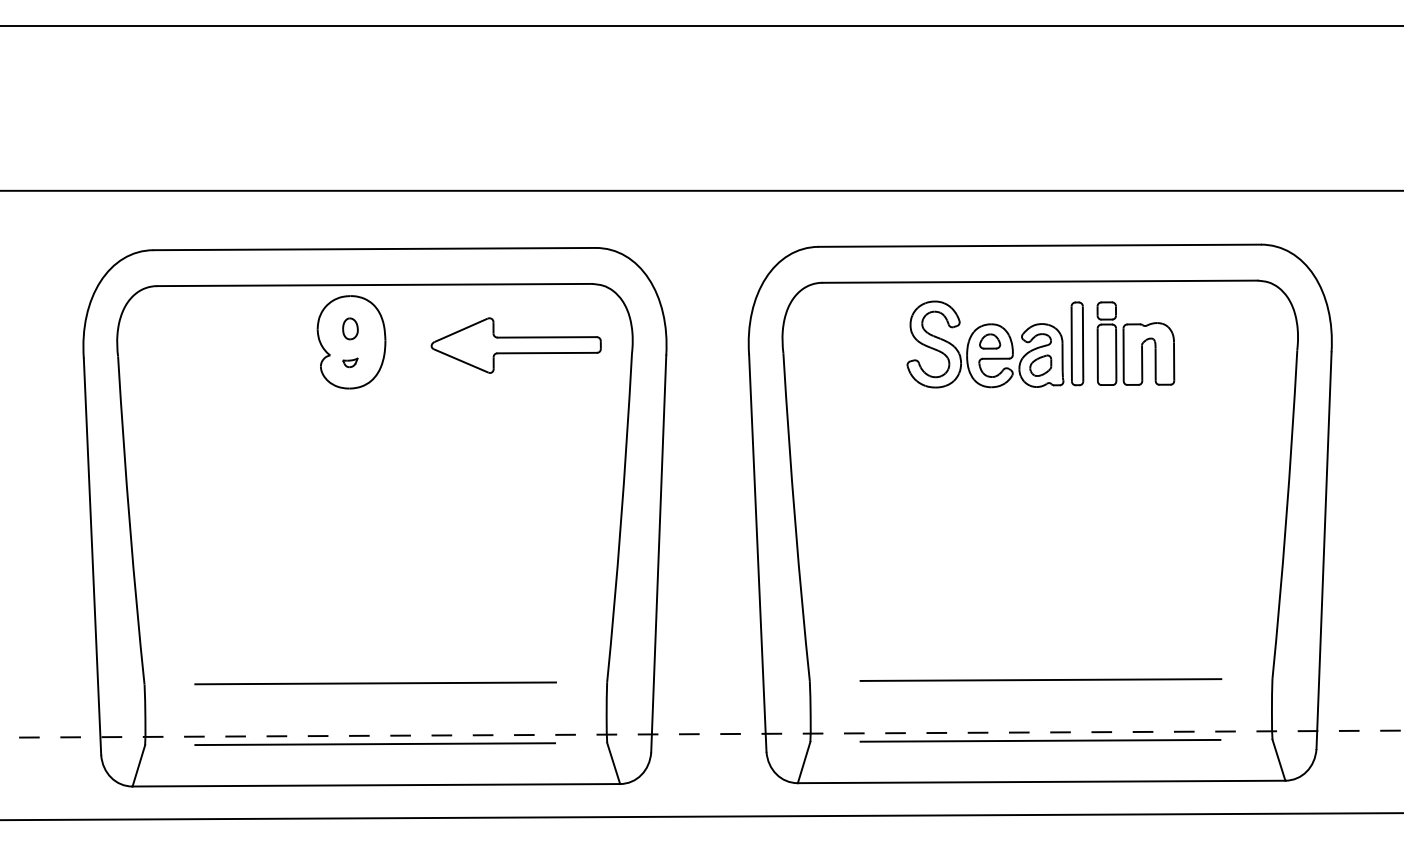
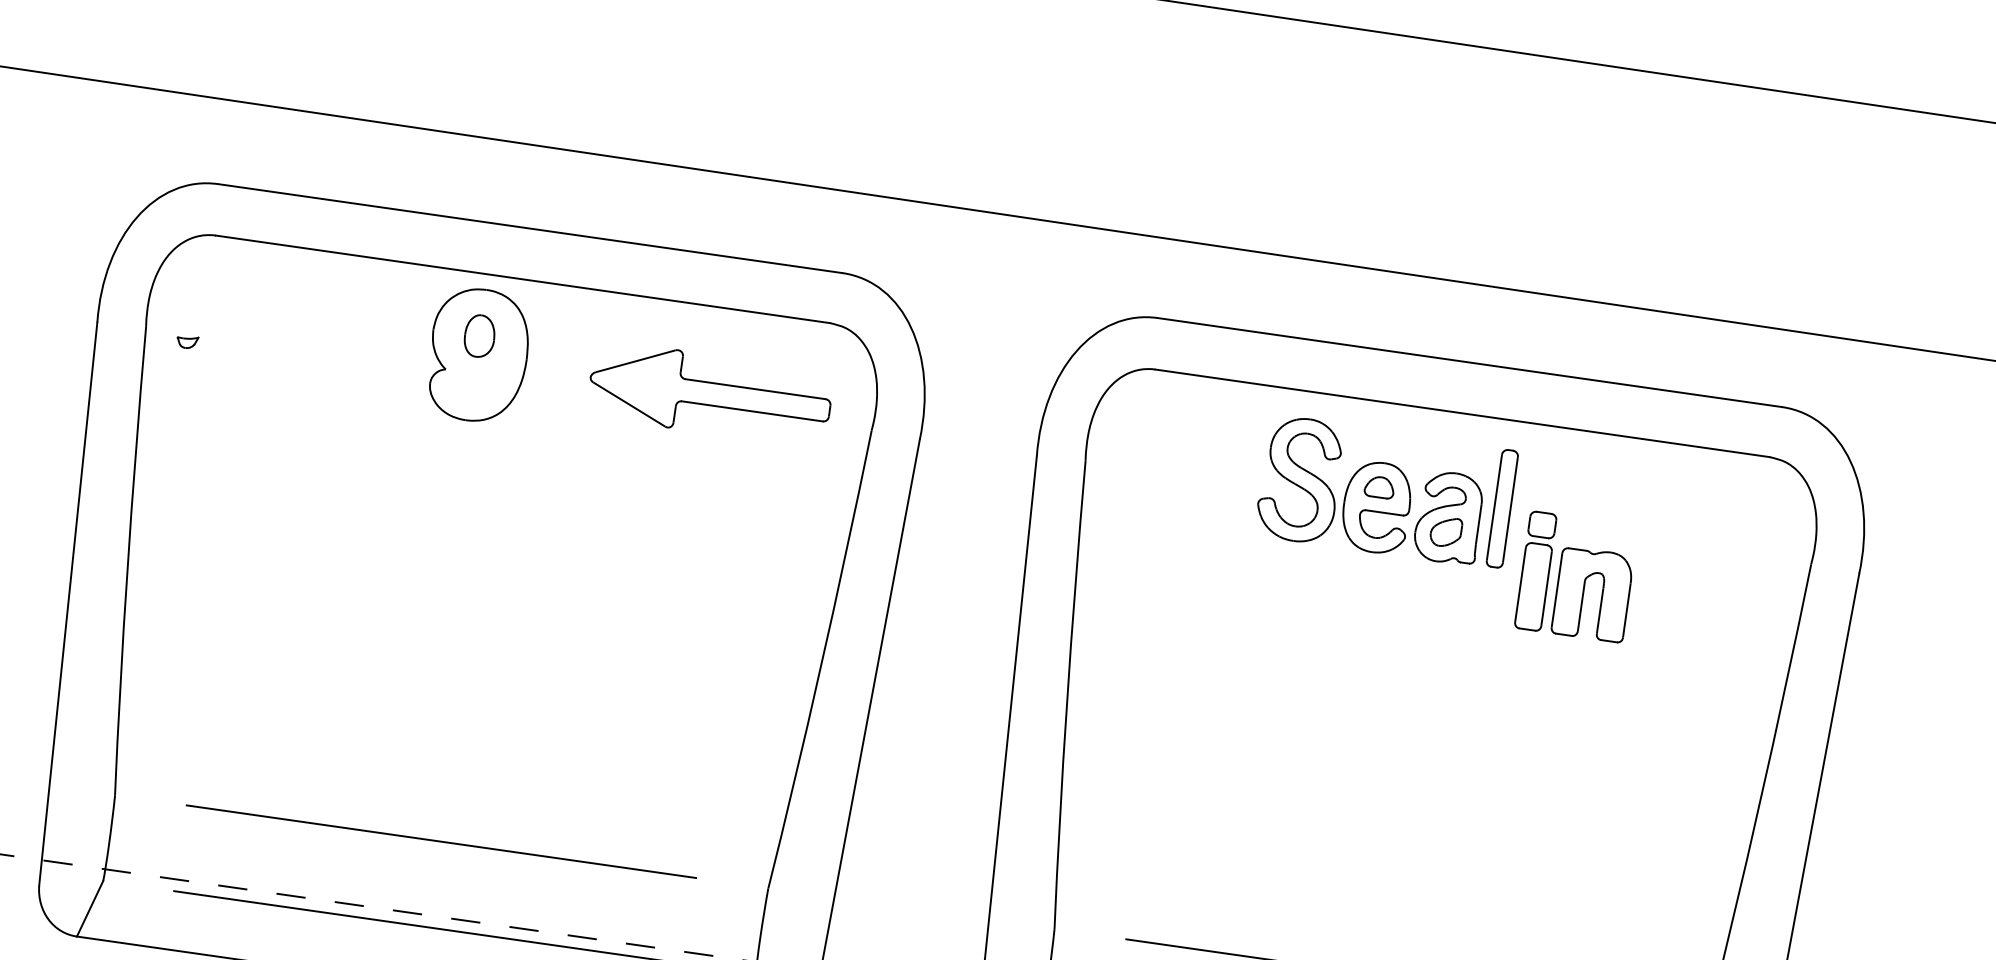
part: (350, 328) -> (479, 335), size x1.4
part: (1135, 343) -> (1576, 576), moved
part: (350, 362) -> (187, 341), moved

